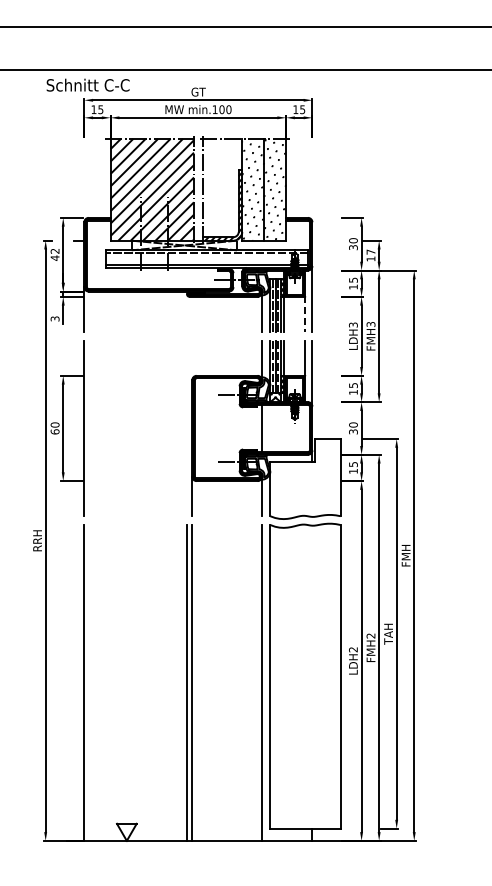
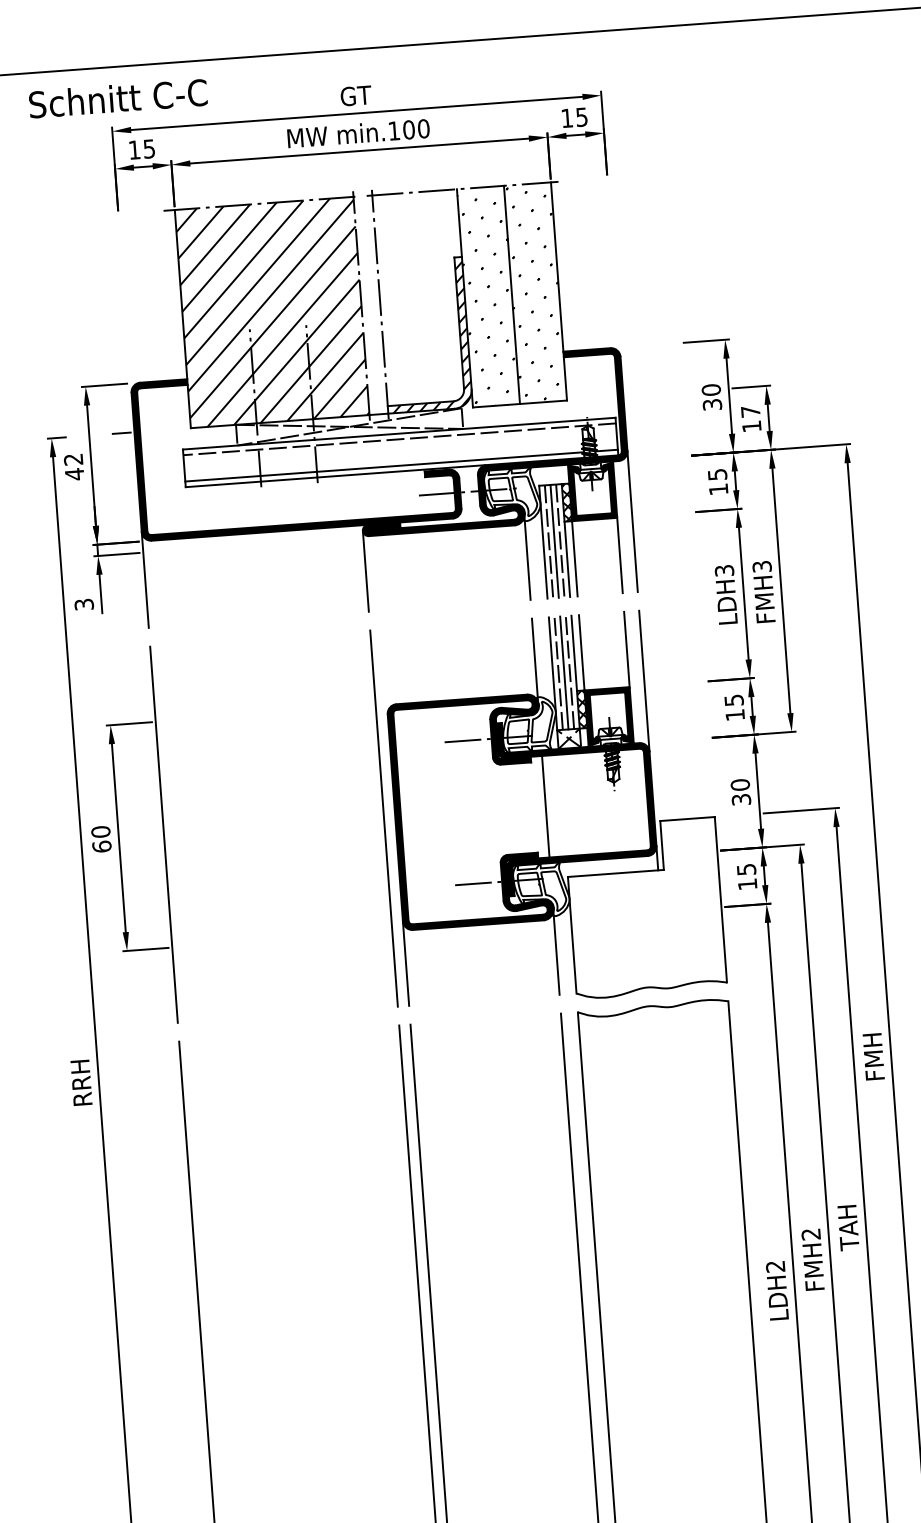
line: (186, 312) -> (364, 570), added
line: (305, 314) -> (620, 555), dashed -> solid
line: (186, 428) -> (383, 818), added

